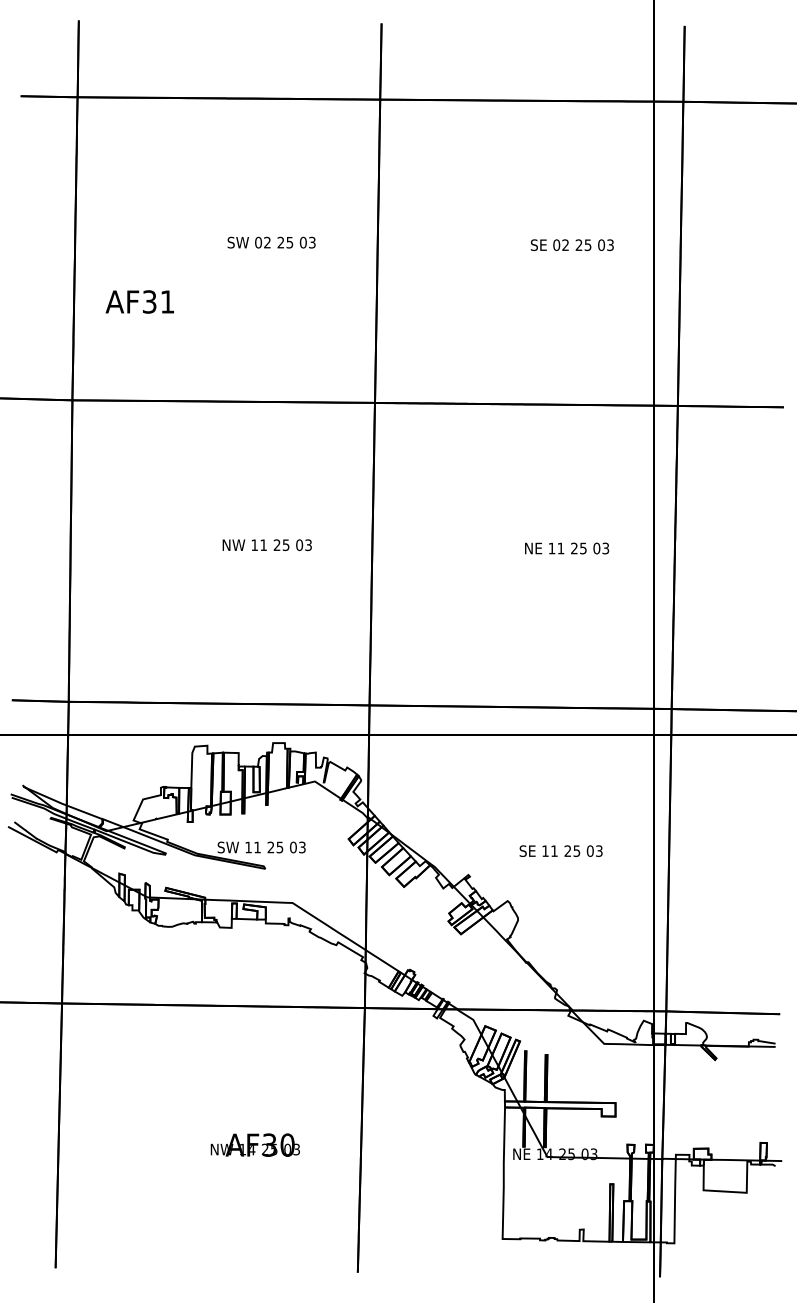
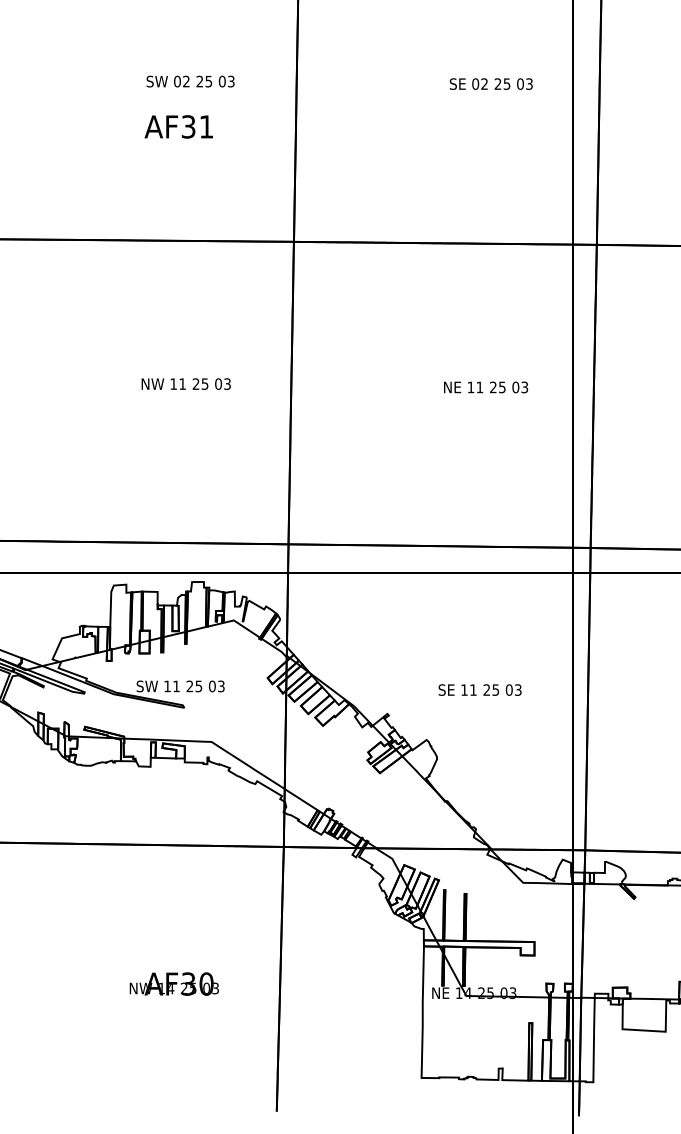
text: (139, 301) -> (178, 126), moved

